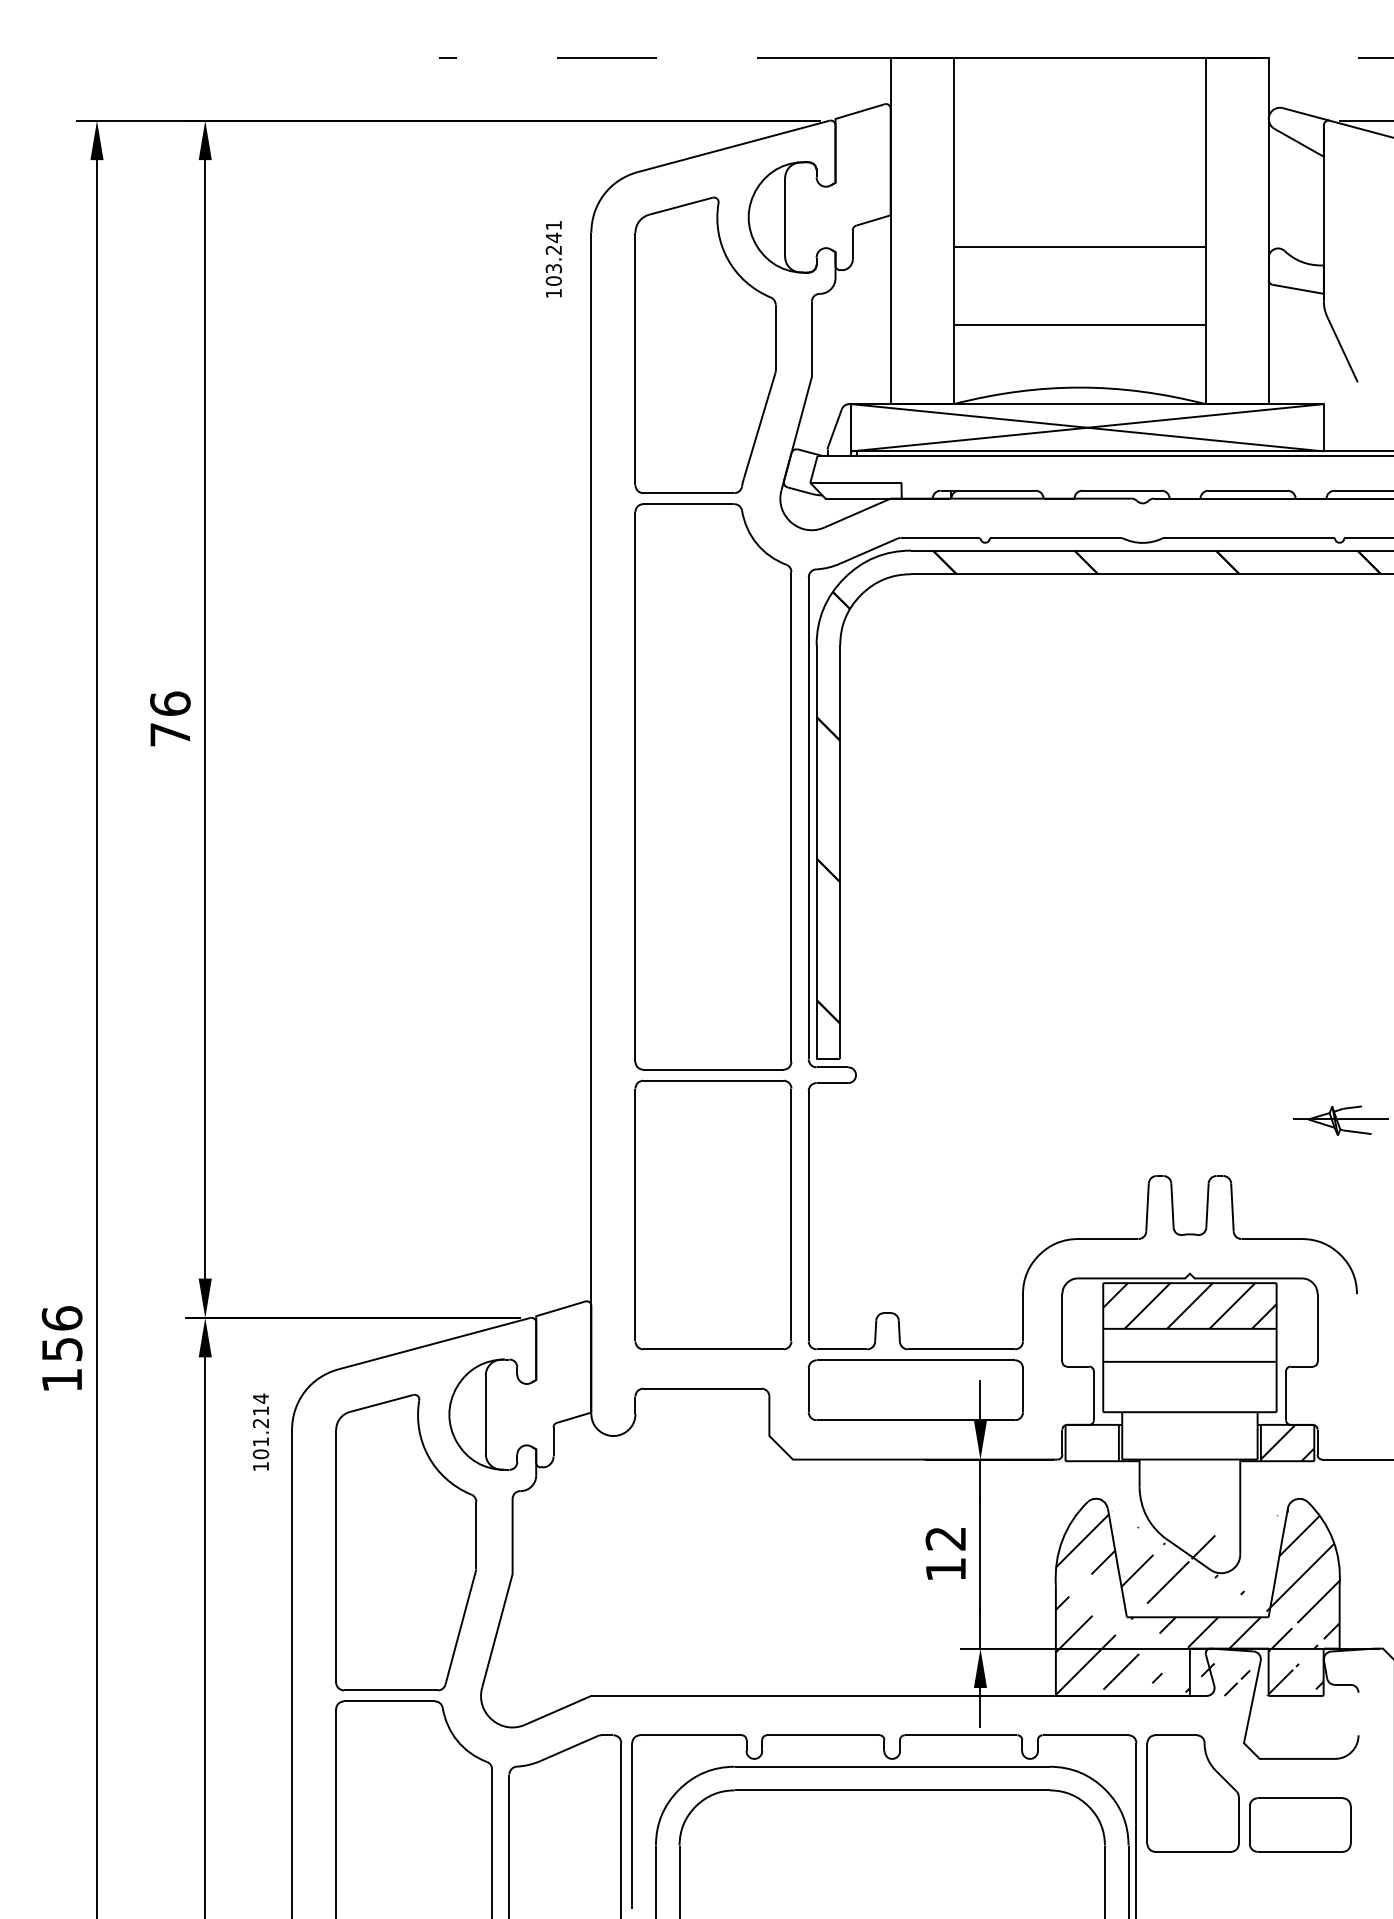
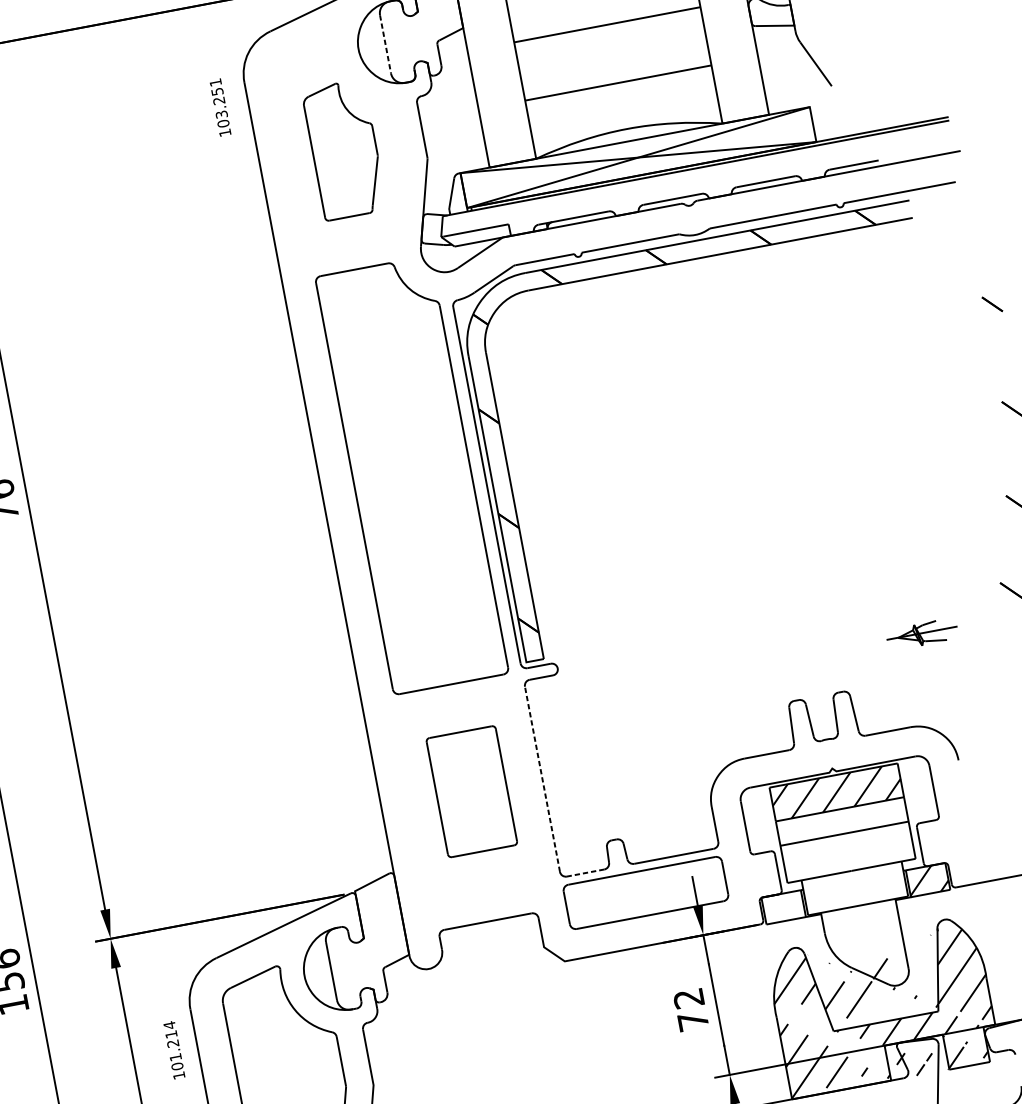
line: (785, 217) -> (385, 44), solid -> dashed
text: (553, 237) -> (217, 91), 103.241 -> 103.251
part: (705, 344) -> (344, 149), size x0.6
part: (713, 1214) -> (471, 791), size x0.6
line: (808, 1215) -> (542, 778), solid -> dashed
line: (841, 1349) -> (585, 873), solid -> dashed
text: (261, 1431) -> (174, 1049), moved
text: (945, 1569) -> (692, 1021), 12 -> 72

